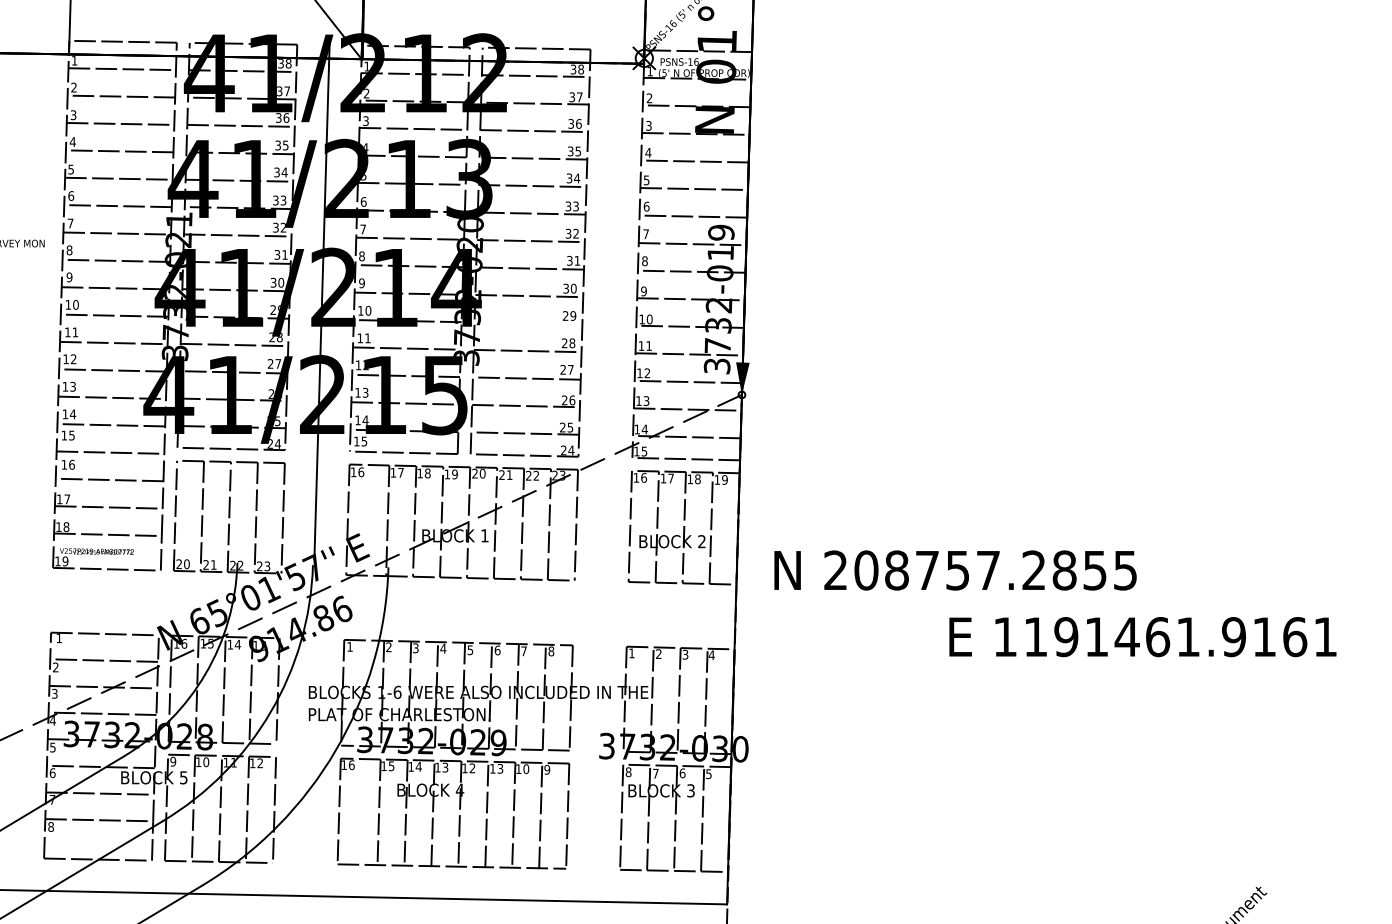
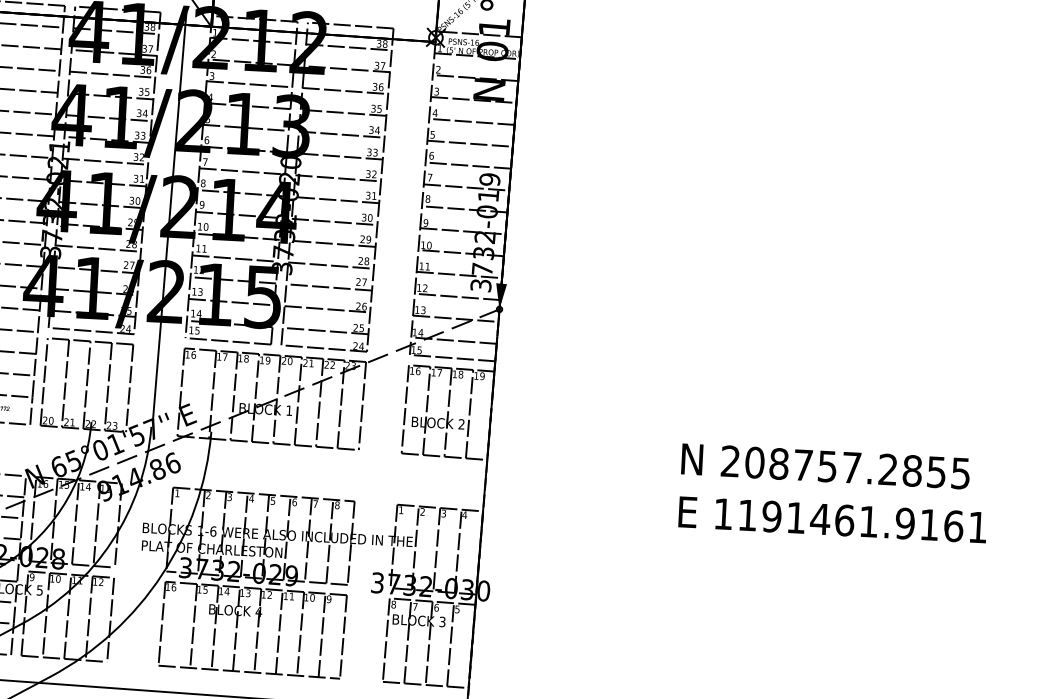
line: (528, 323) -> (332, 243), added
text: (955, 570) -> (825, 466), moved
text: (1142, 637) -> (832, 520), moved
text: (500, 768) -> (292, 596), 13 -> 11

